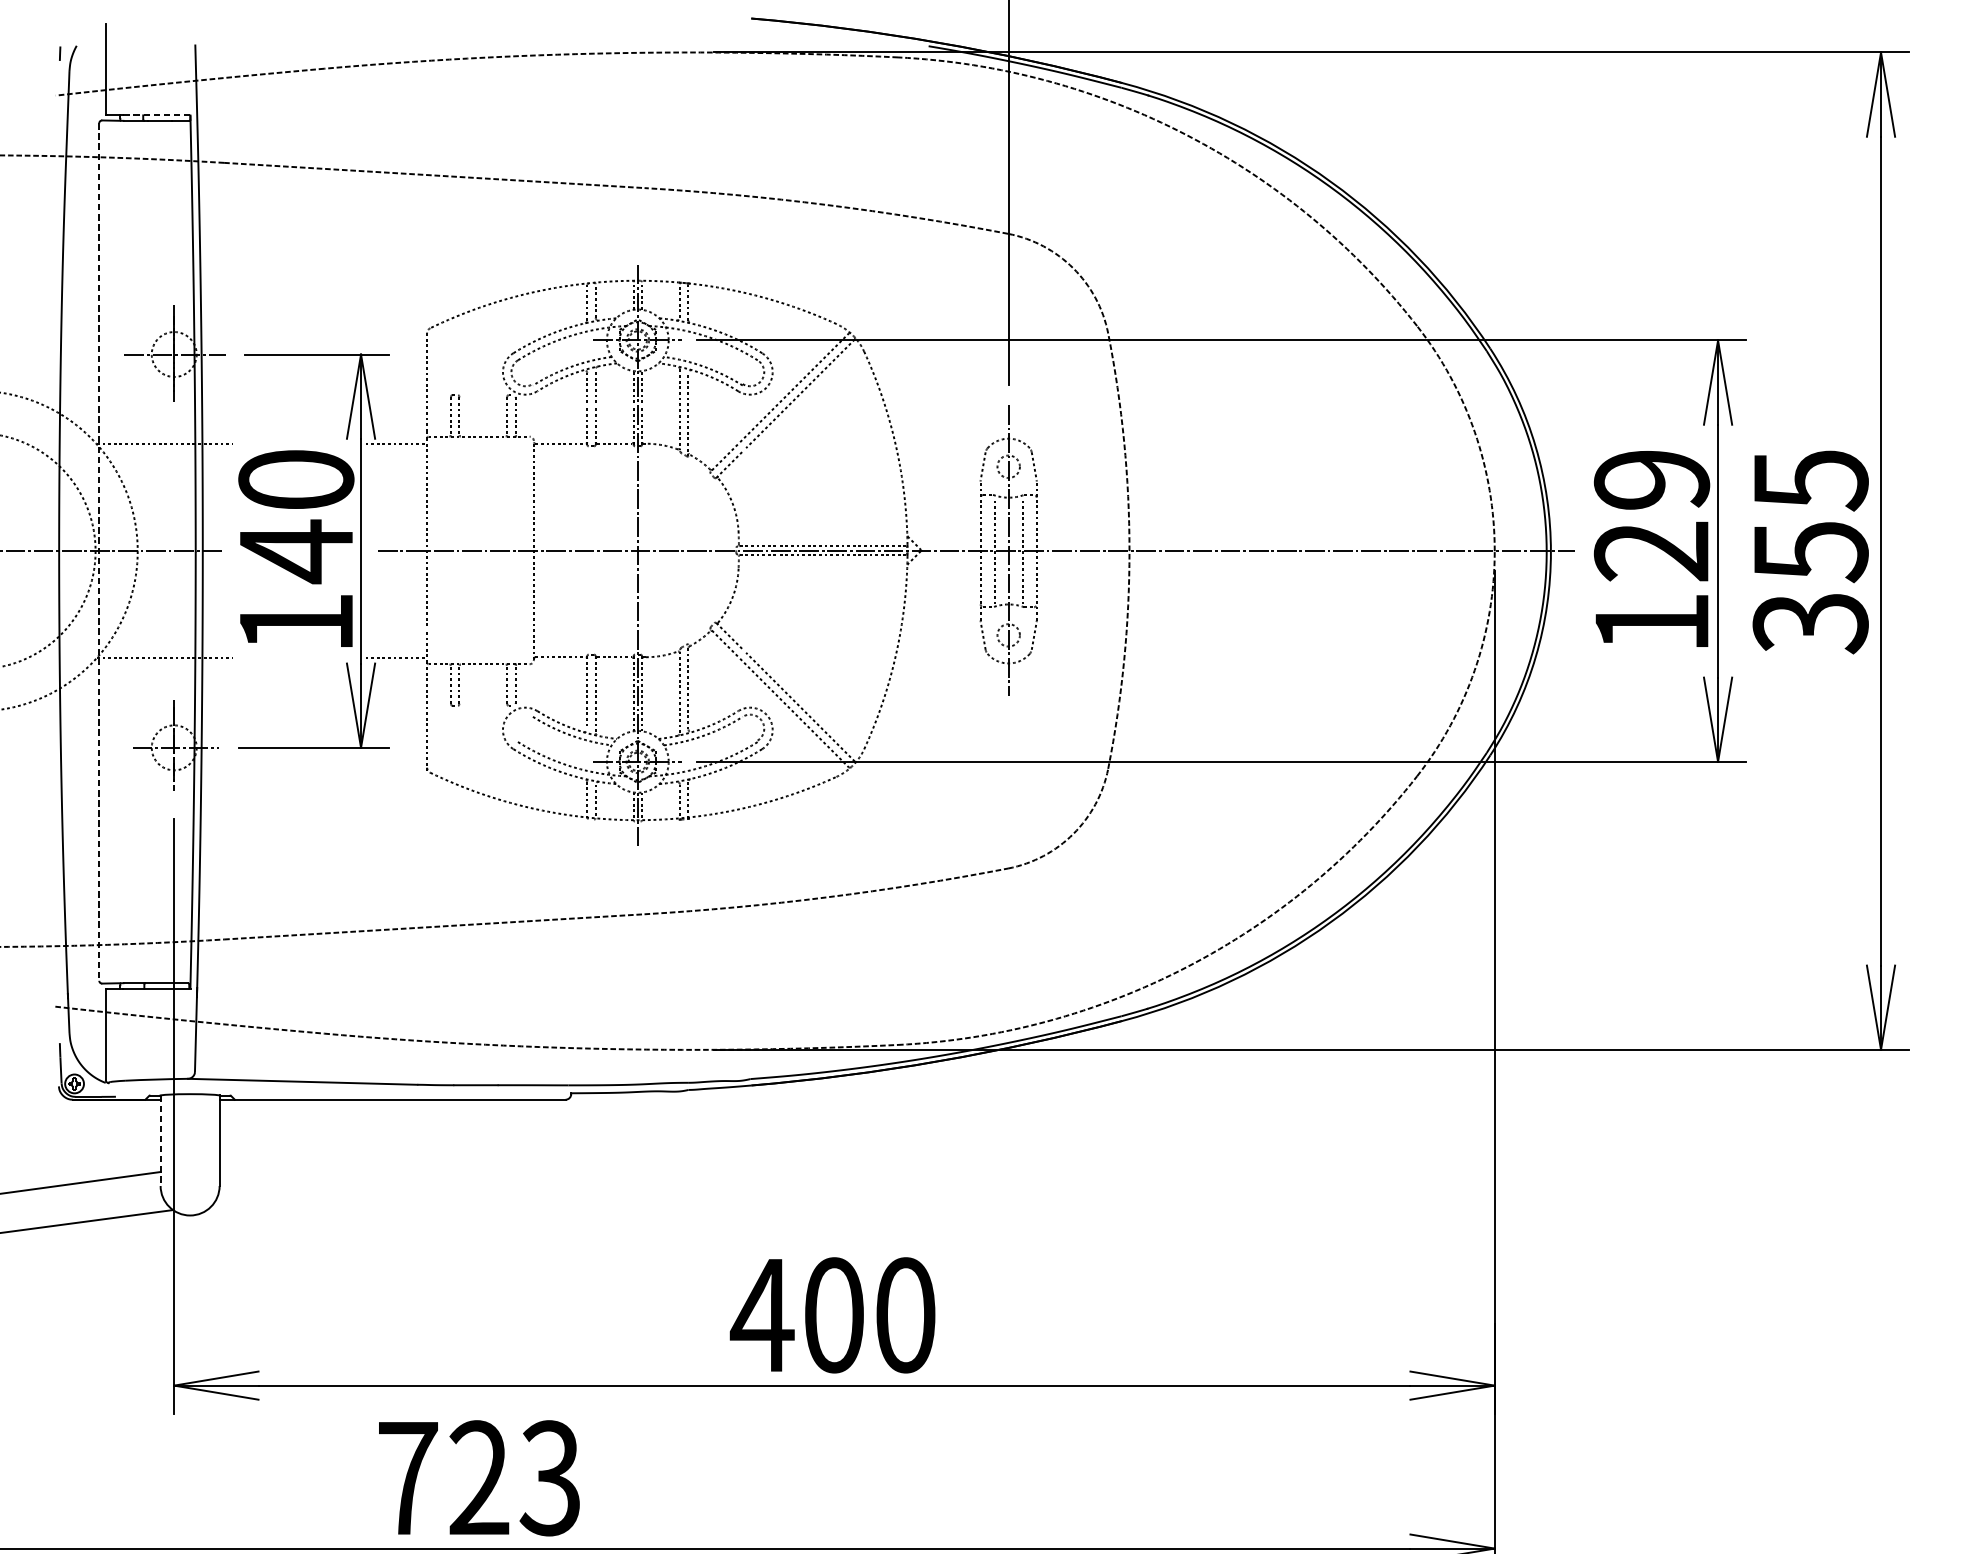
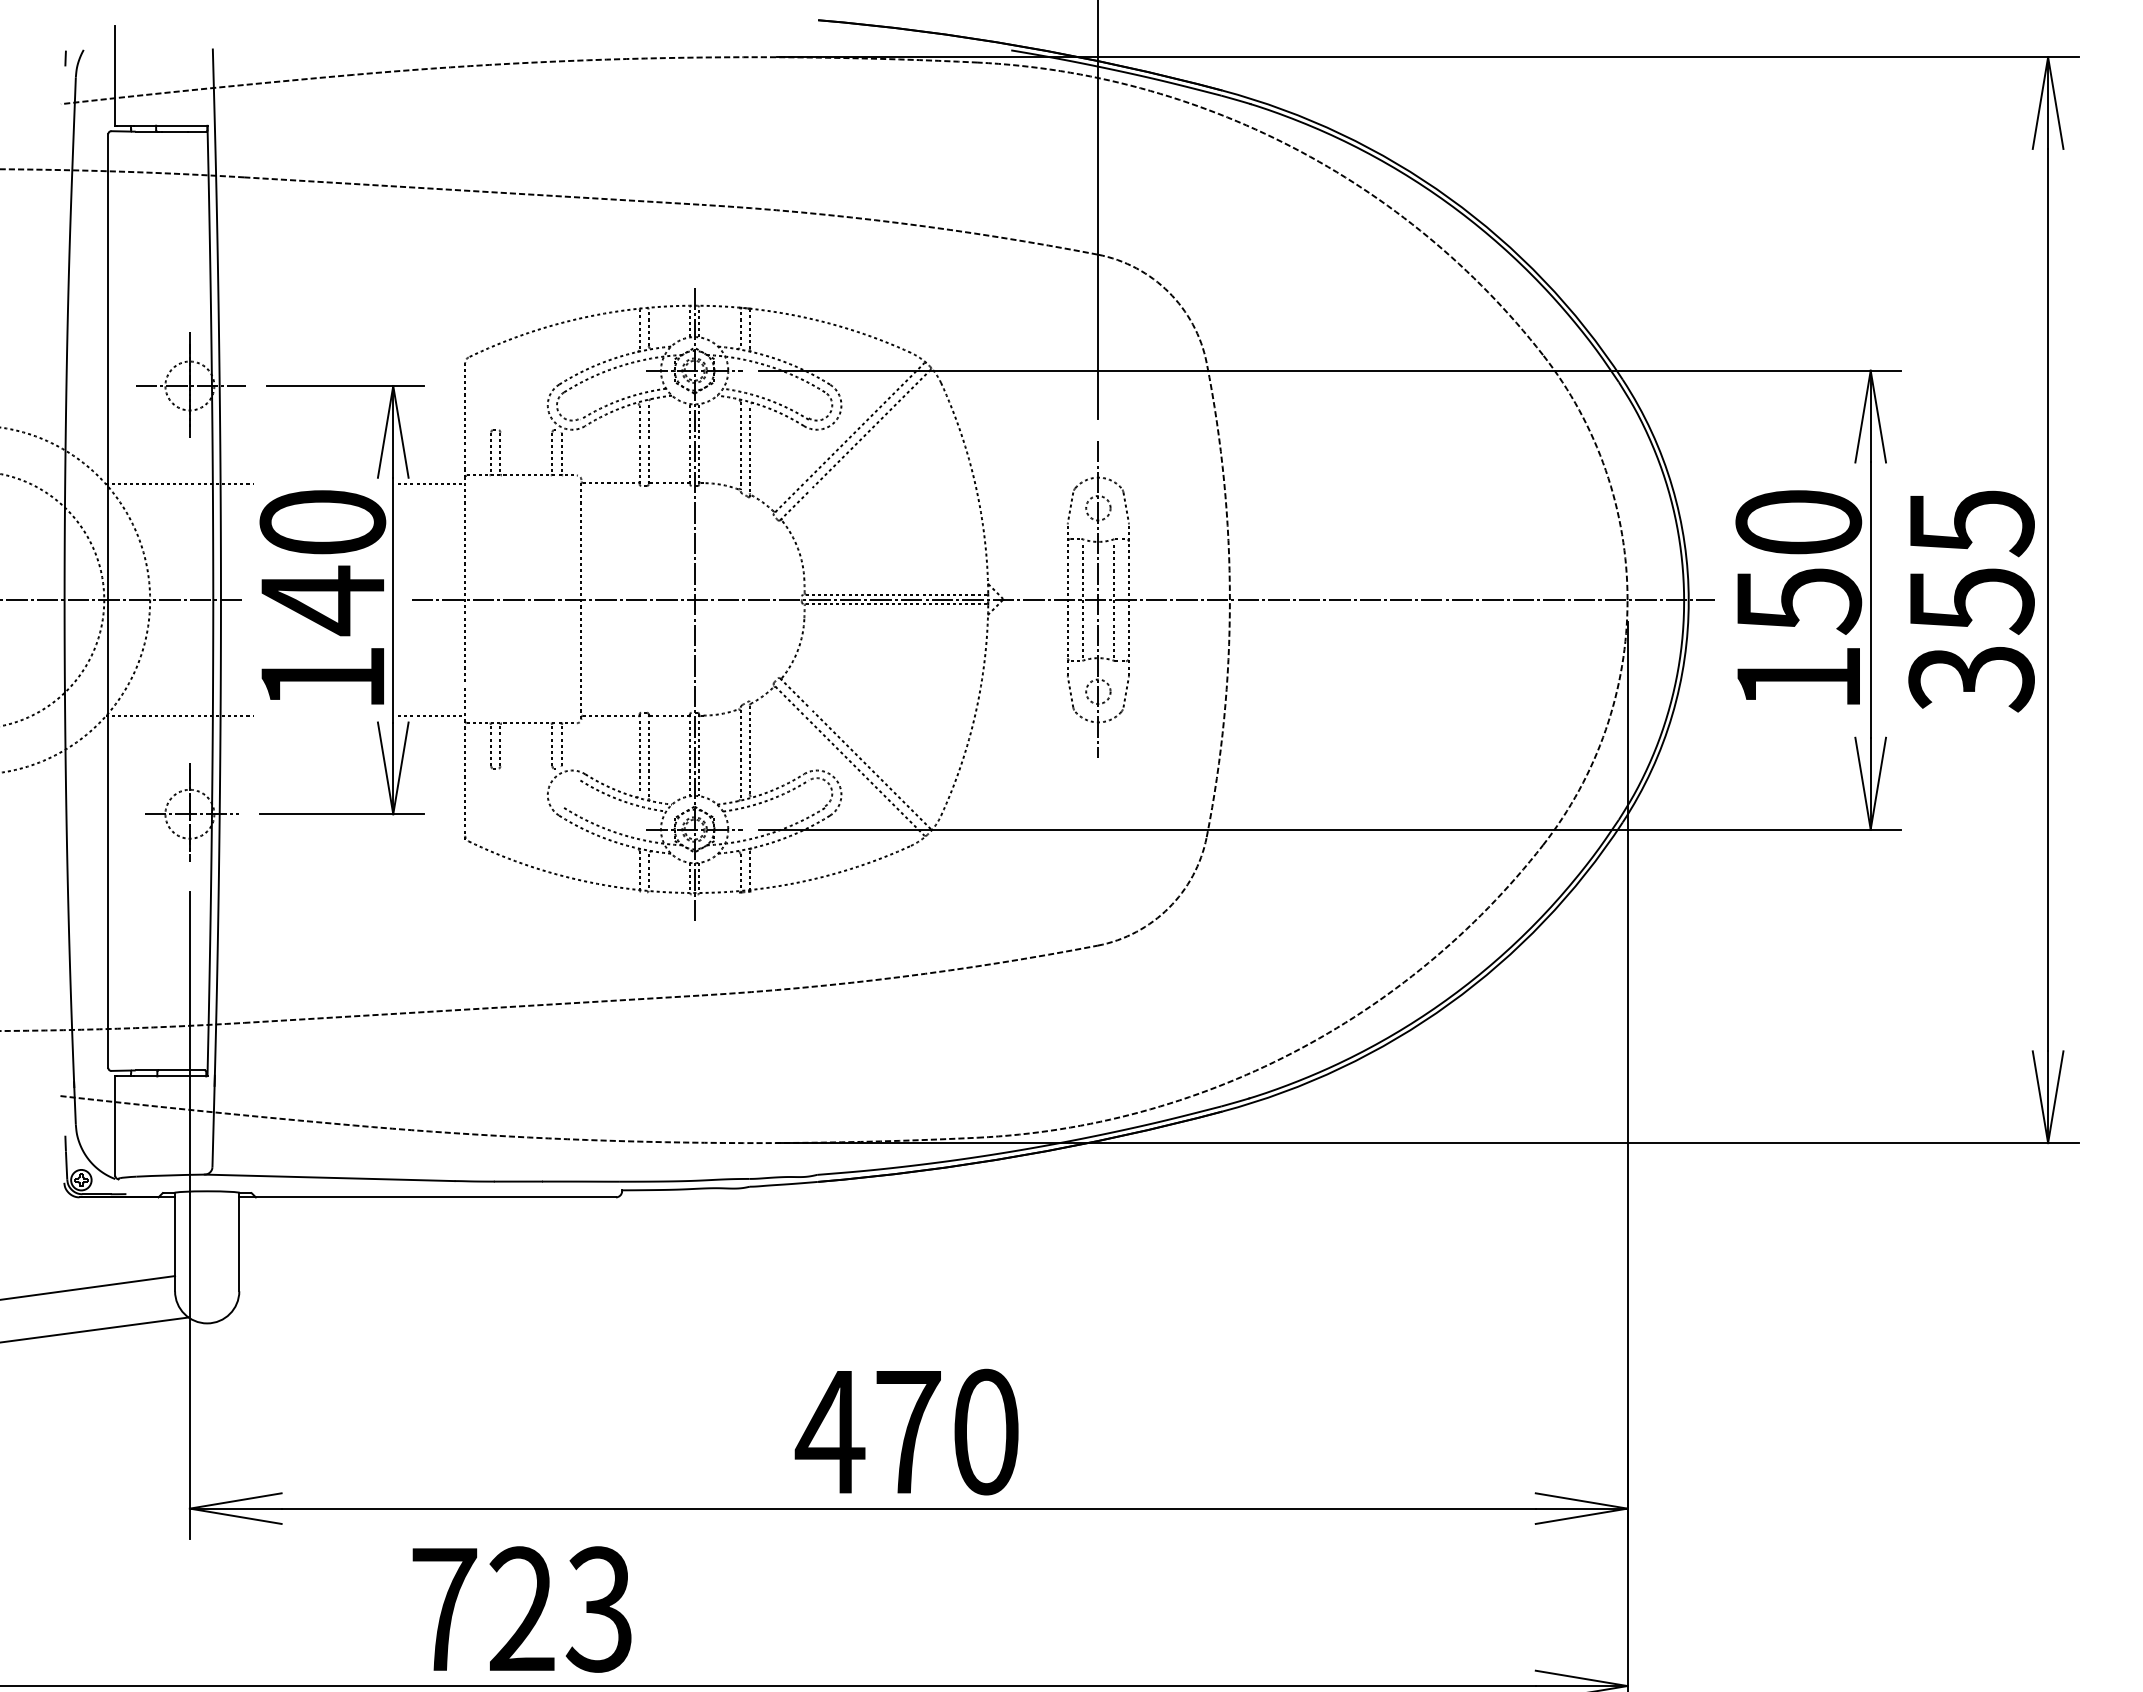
line: (156, 115) -> (170, 125), dashed -> solid
text: (1651, 516) -> (1798, 562), 129 -> 150
line: (99, 552) -> (108, 601), dashed -> solid
line: (161, 1141) -> (175, 1242), dashed -> solid
text: (834, 1314) -> (908, 1431), 400 -> 470

